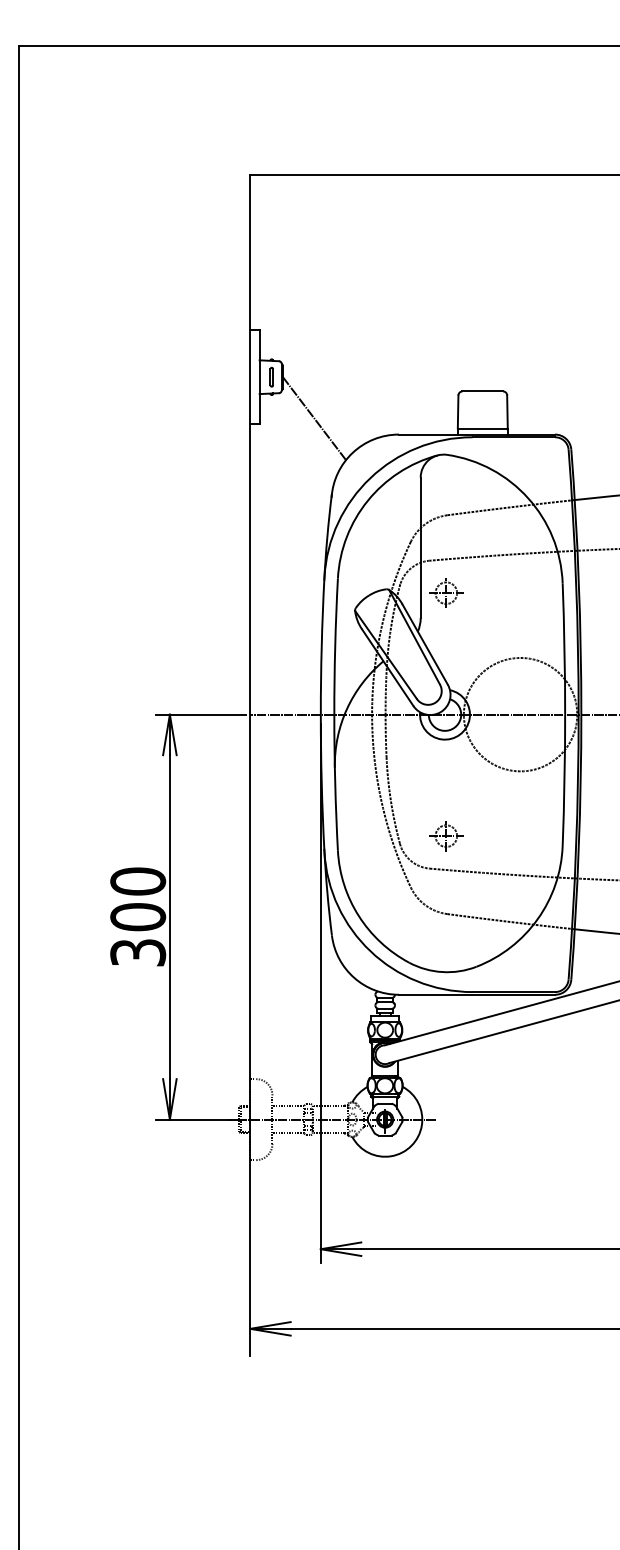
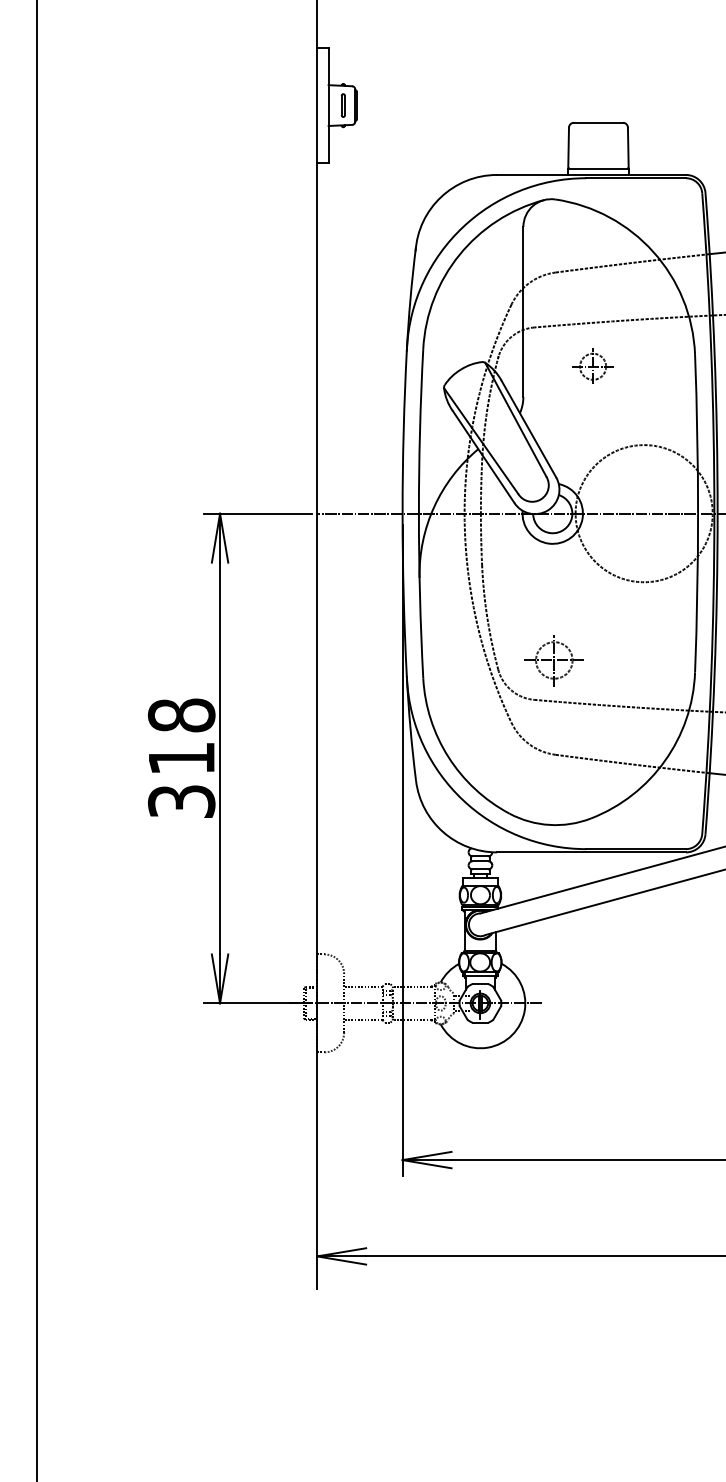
line: (314, 418) -> (394, 155), removed
part: (446, 592) -> (593, 365), moved
part: (446, 836) -> (554, 661), size x1.4
text: (138, 899) -> (182, 737), 300 -> 318

